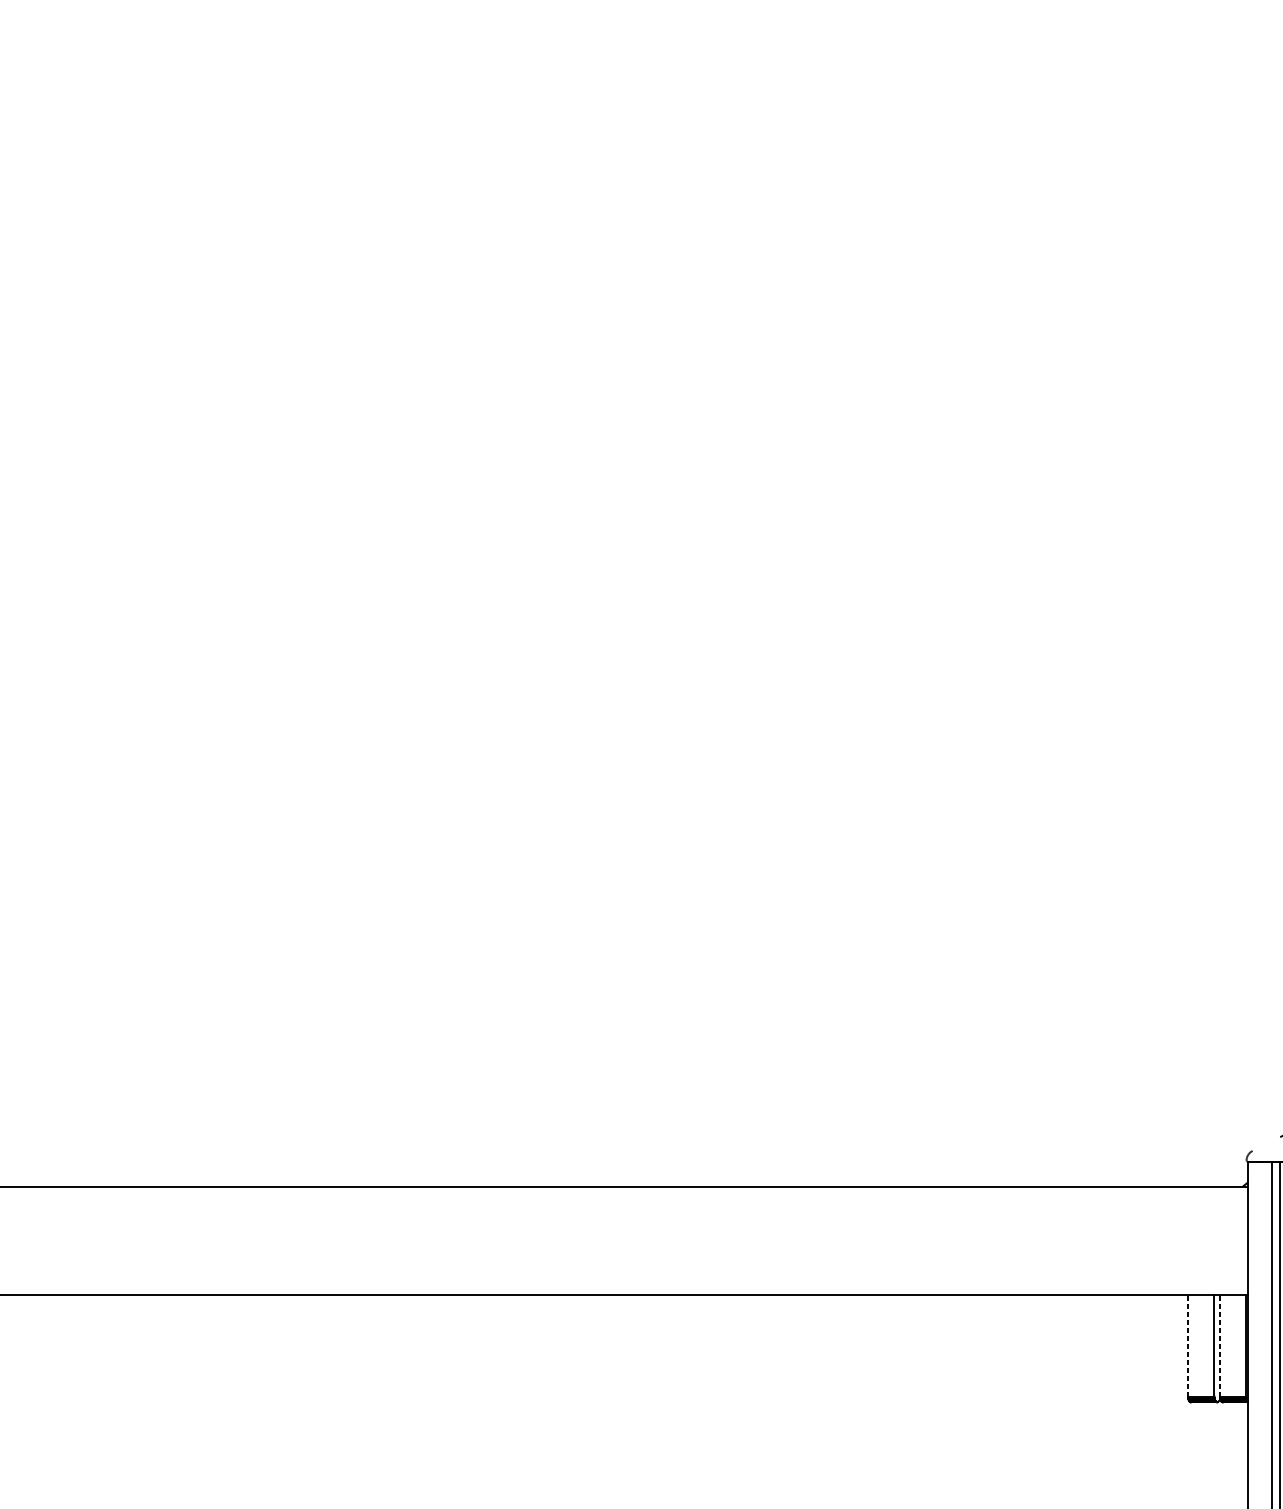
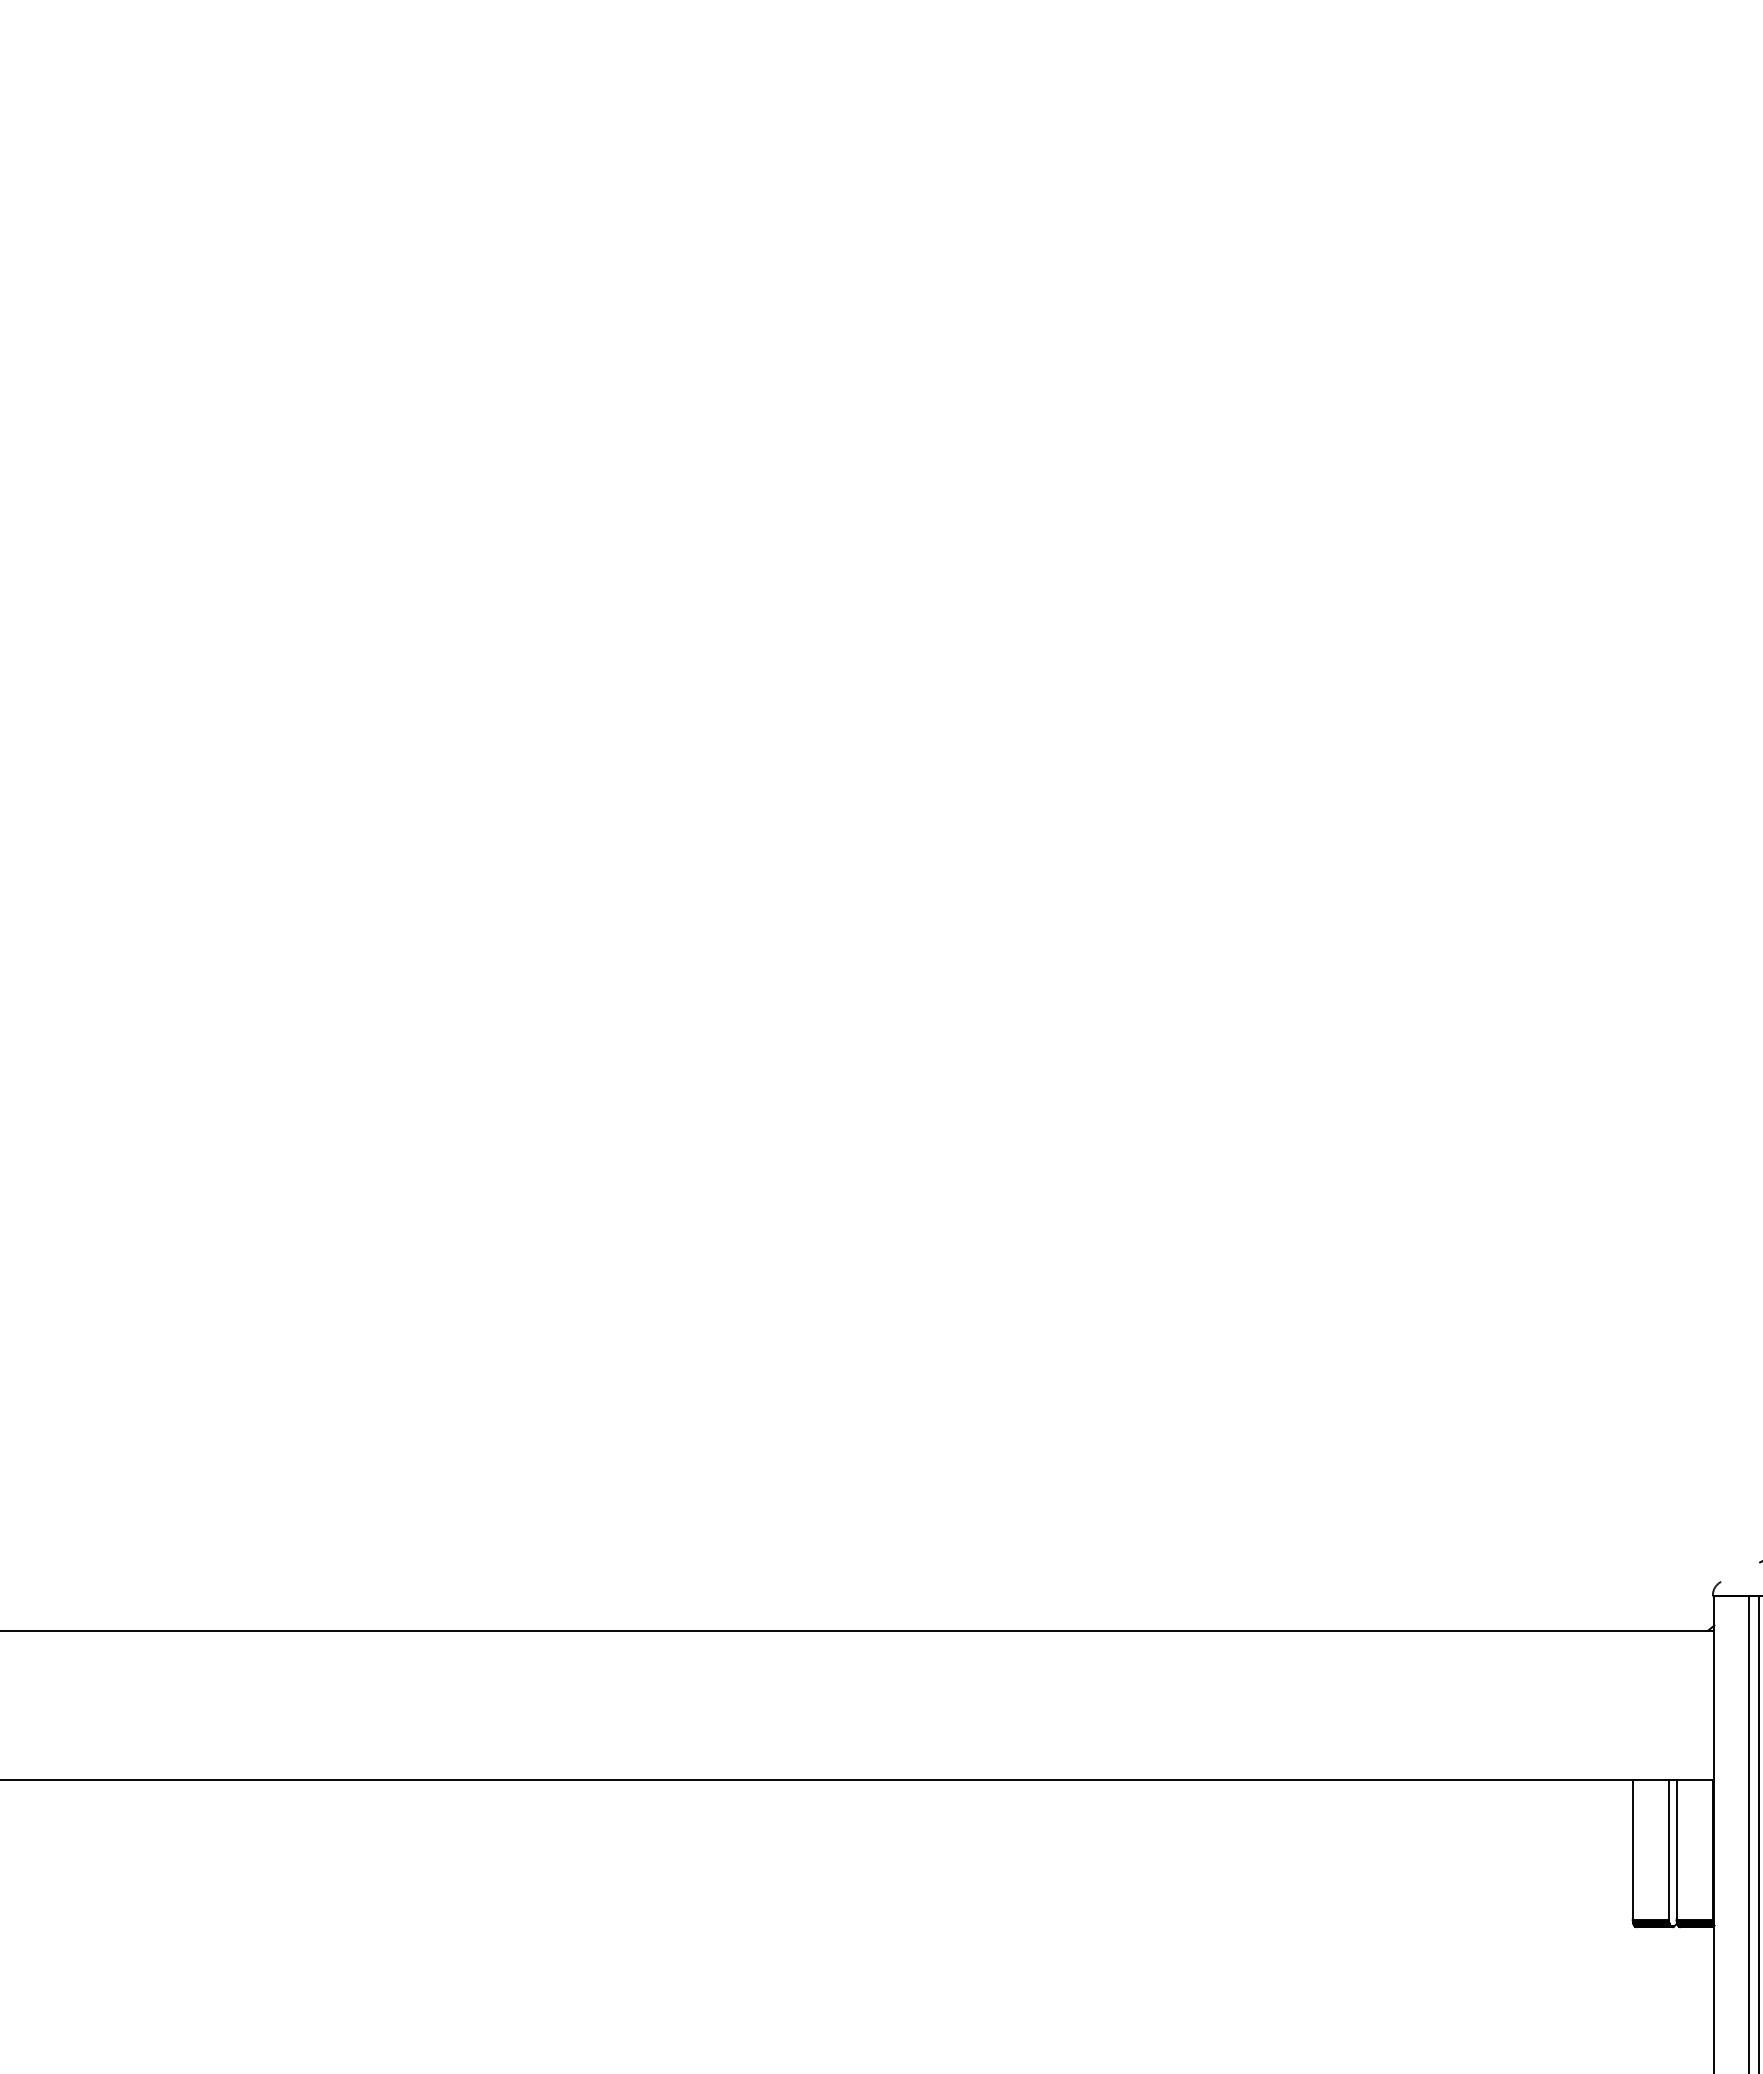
line: (1188, 1345) -> (1632, 1849), dashed -> solid
line: (1220, 1345) -> (1676, 1849), dashed -> solid

